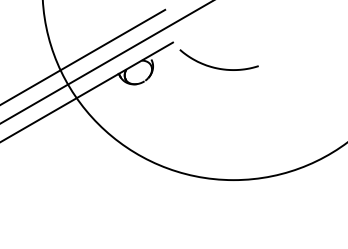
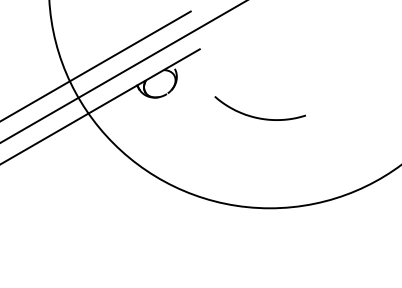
curve: (215, 66) -> (256, 116), moved

